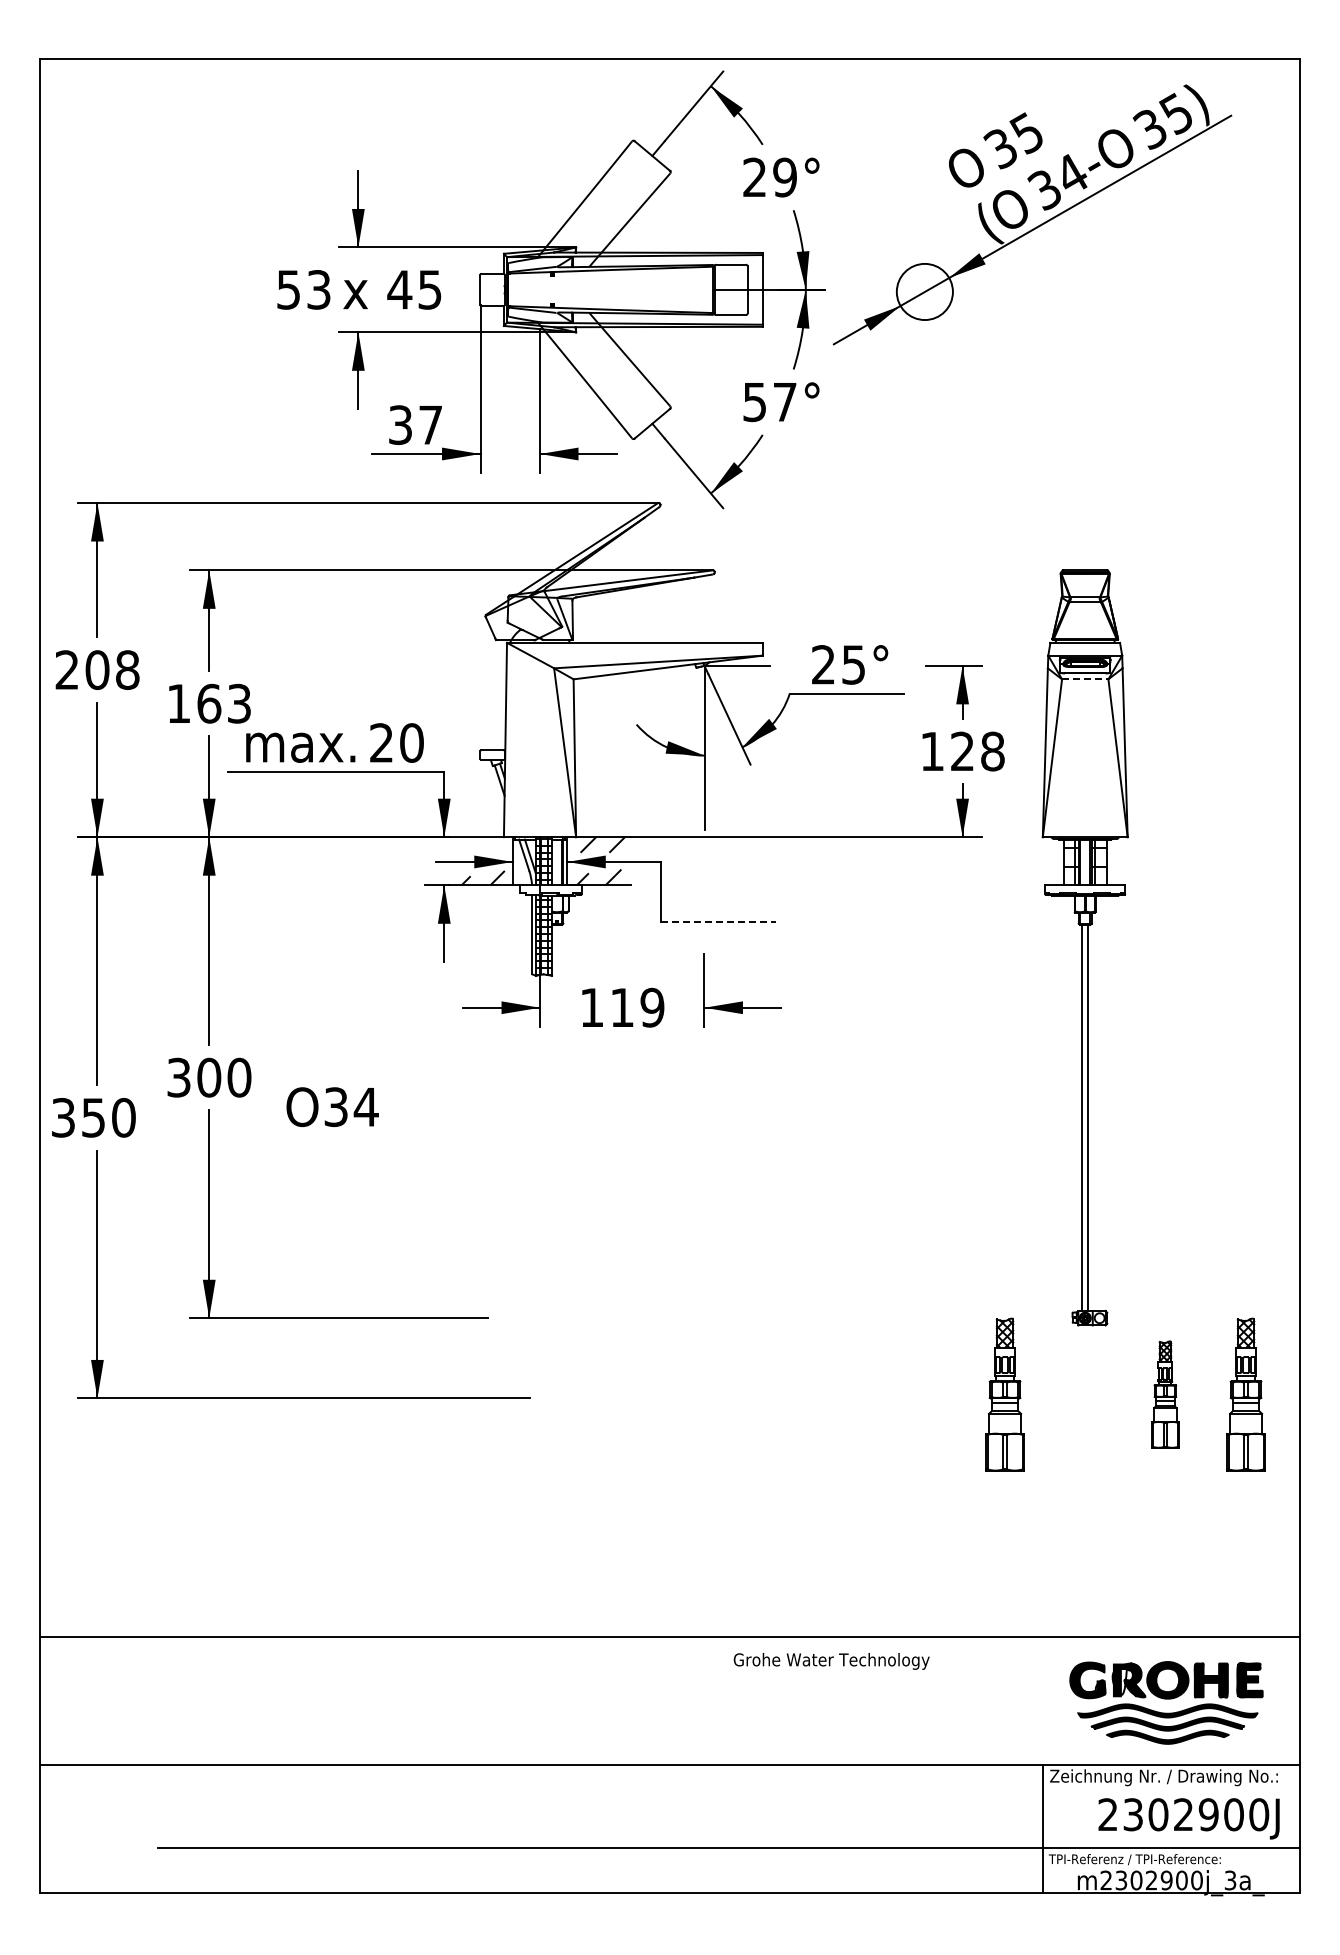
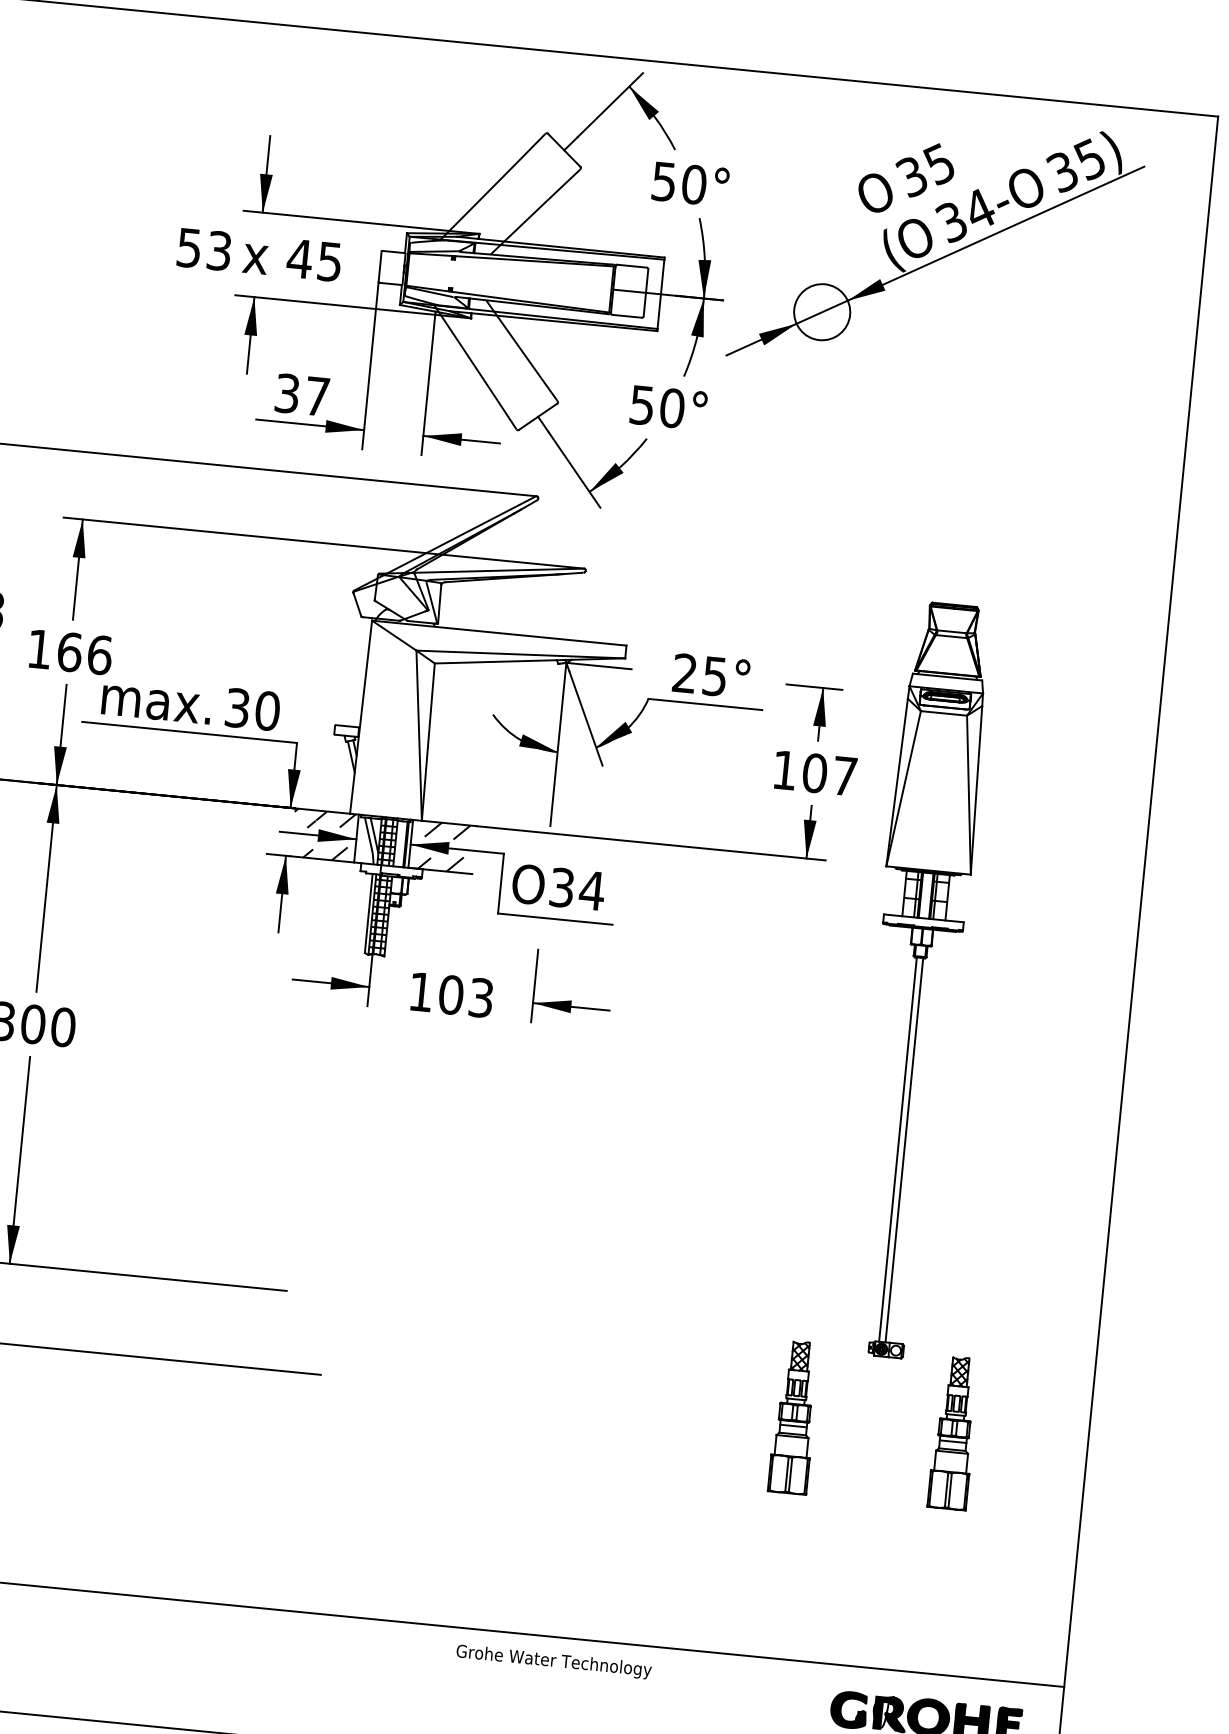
text: (770, 177) -> (679, 183), 29° -> 50°
text: (785, 402) -> (672, 408), 57° -> 50°
line: (1085, 679) -> (944, 713), dashed -> solid
text: (239, 703) -> (99, 654), 163 -> 166
text: (381, 742) -> (237, 707), 20 -> 30
text: (977, 751) -> (829, 774), 128 -> 107
hatch: (478, 846) -> (323, 820), added
line: (718, 922) -> (555, 919), dashed -> solid
text: (637, 1007) -> (466, 996), 119 -> 103
text: (332, 1107) -> (558, 887), moved
part: (1165, 1394) -> (954, 1432), size x1.43
part: (1245, 1394) -> (1033, 1440), removed
text: (831, 1661) -> (553, 1662), moved

